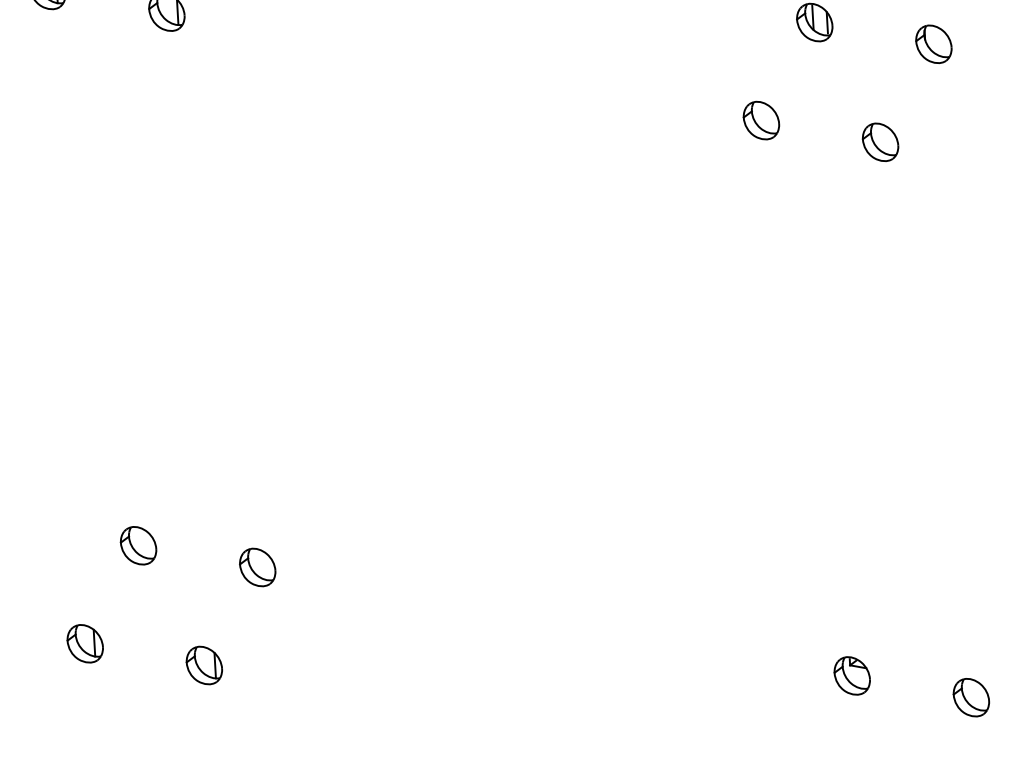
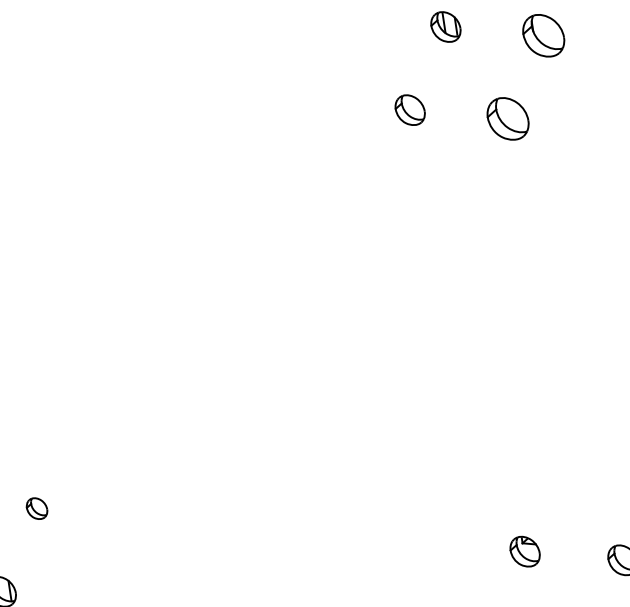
part: (933, 43) -> (543, 35), size x1.4
part: (880, 141) -> (507, 118), size x1.4
part: (257, 567) -> (36, 508), size x0.7

